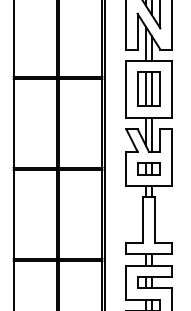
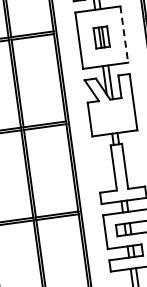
part: (148, 88) -> (101, 36), size x0.6
line: (171, 89) -> (124, 34), solid -> dashed
part: (148, 168) -> (111, 116), removed

